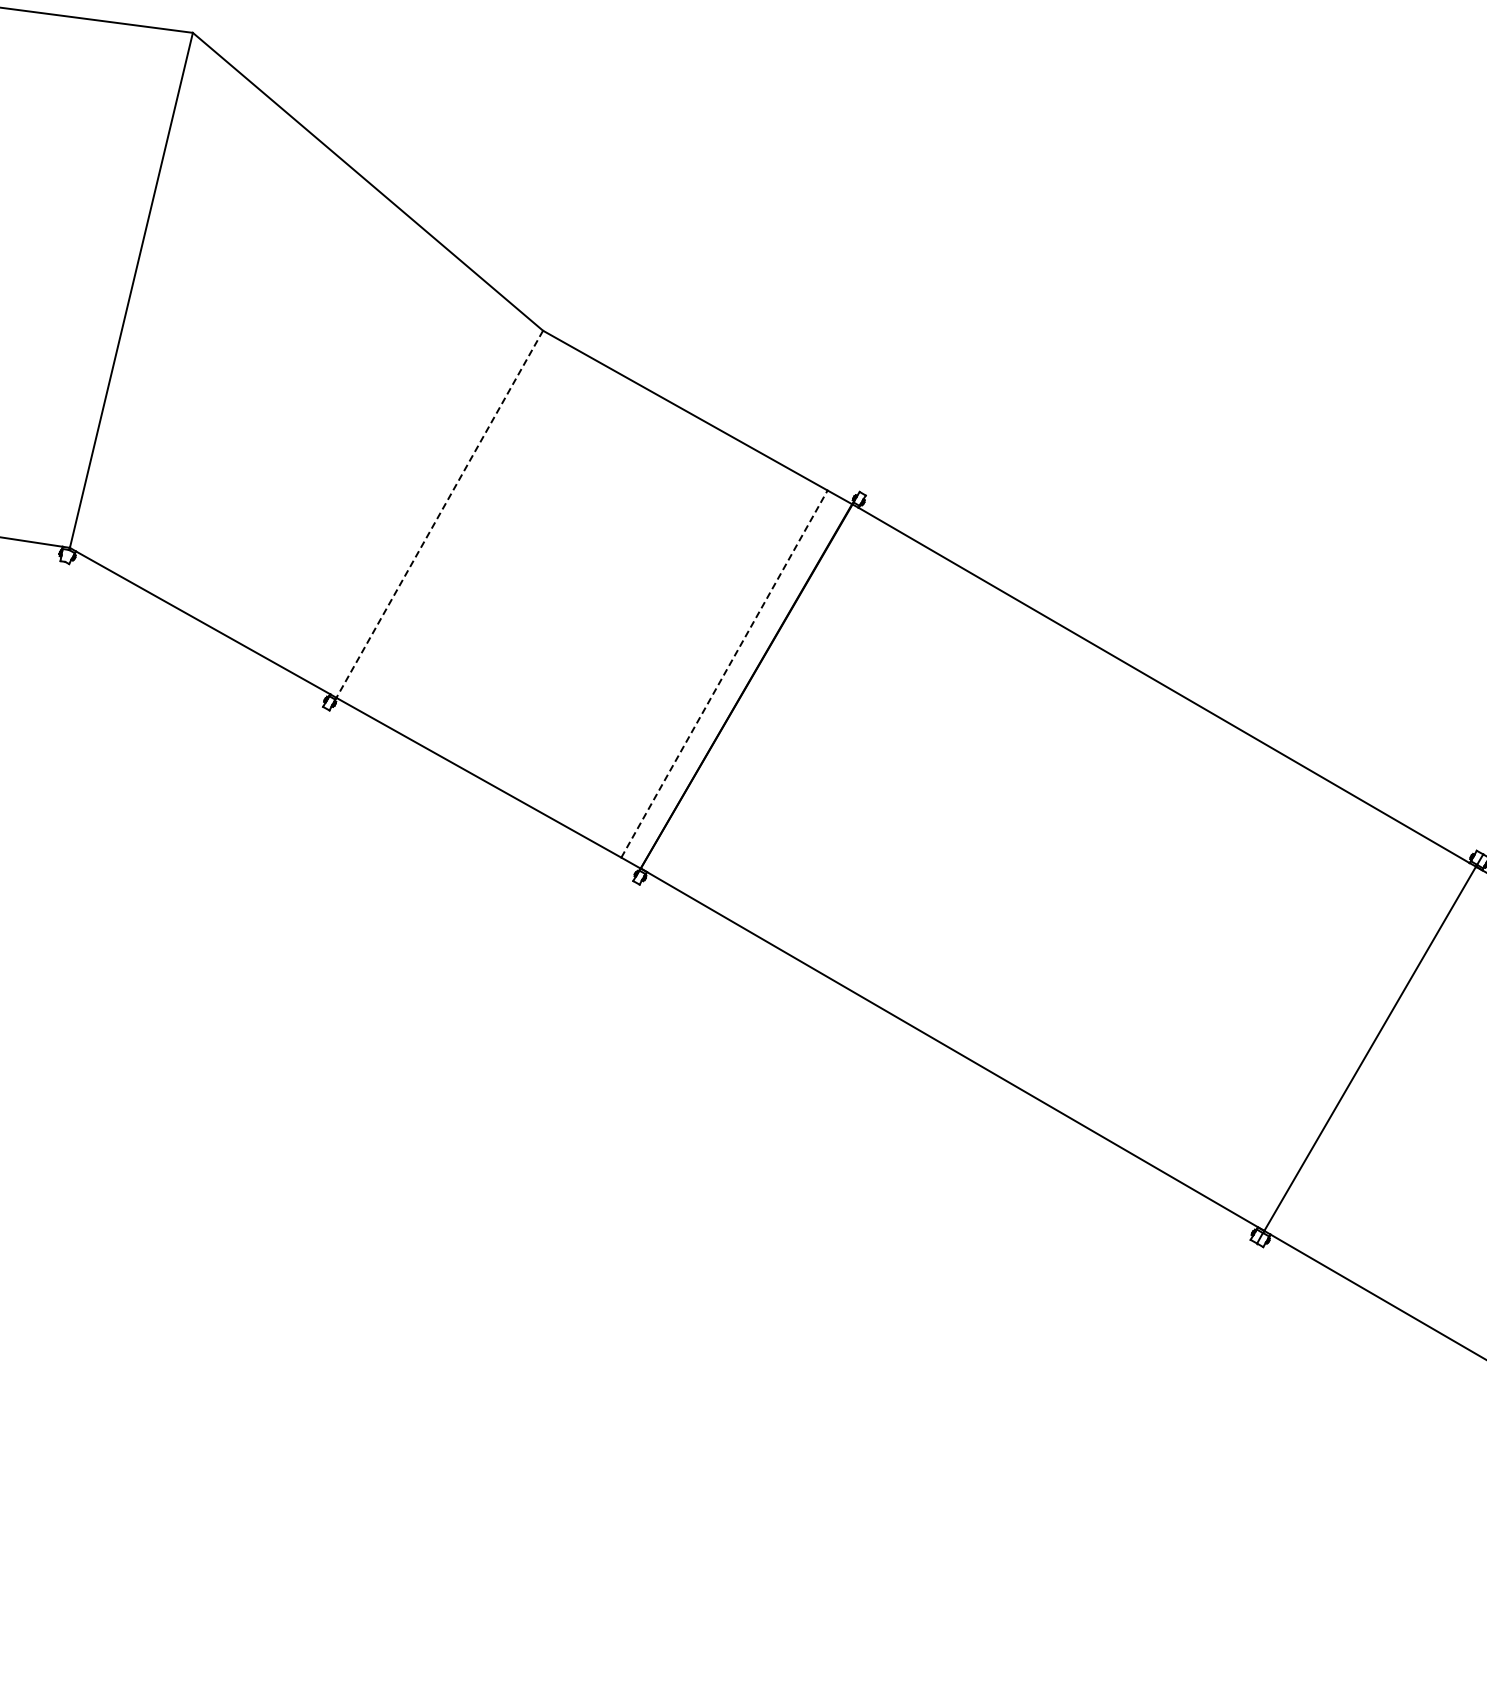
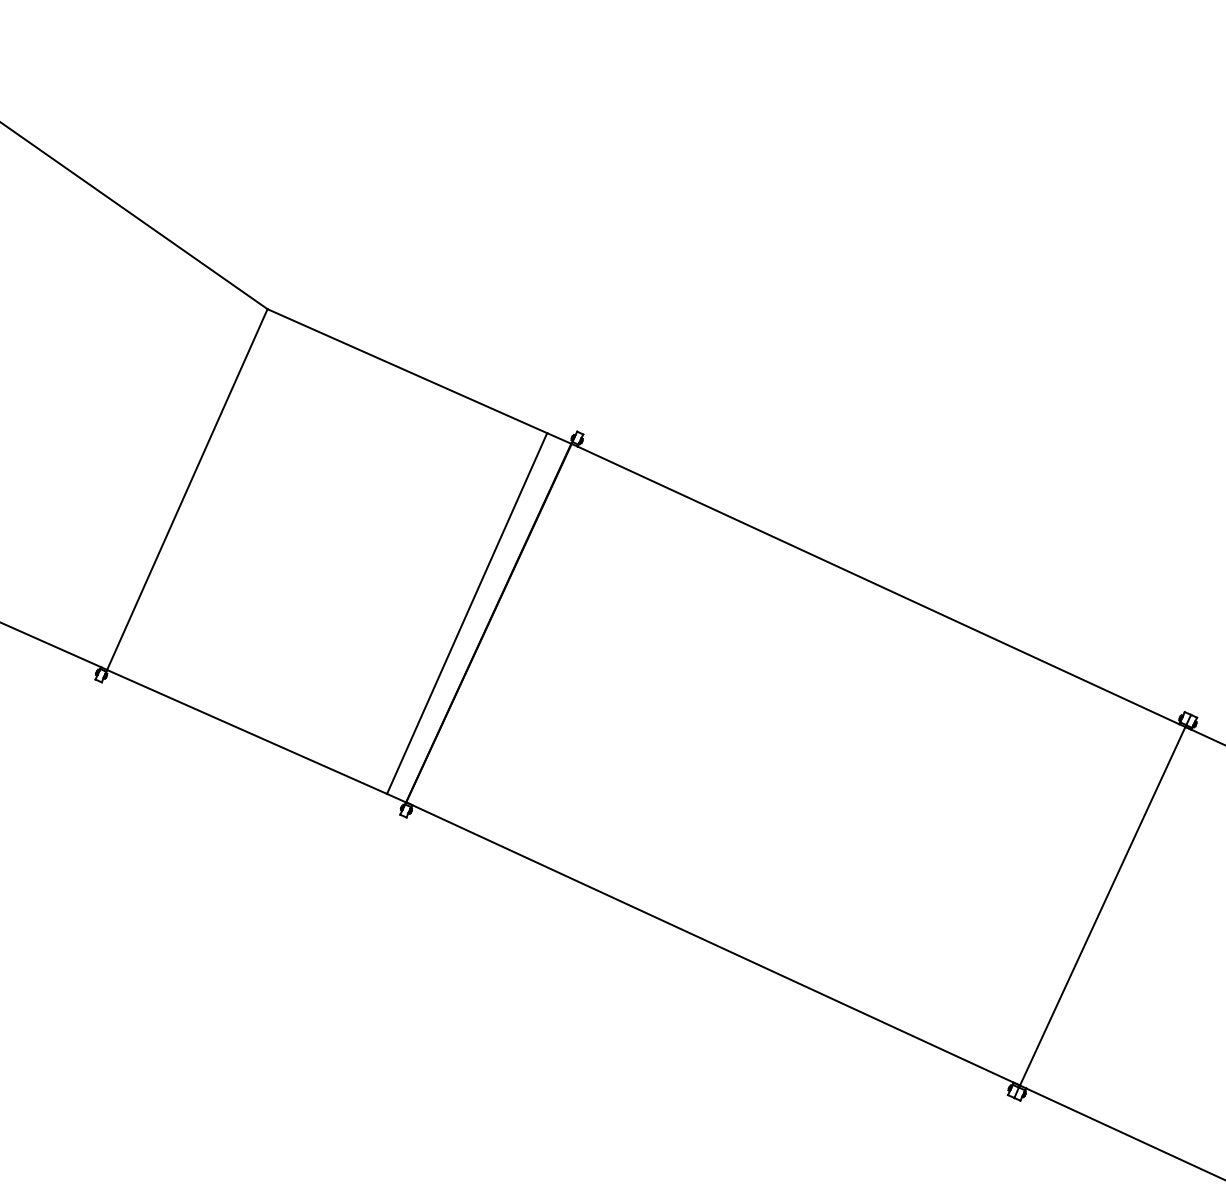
line: (439, 514) -> (187, 489), dashed -> solid
line: (724, 674) -> (467, 613), dashed -> solid

